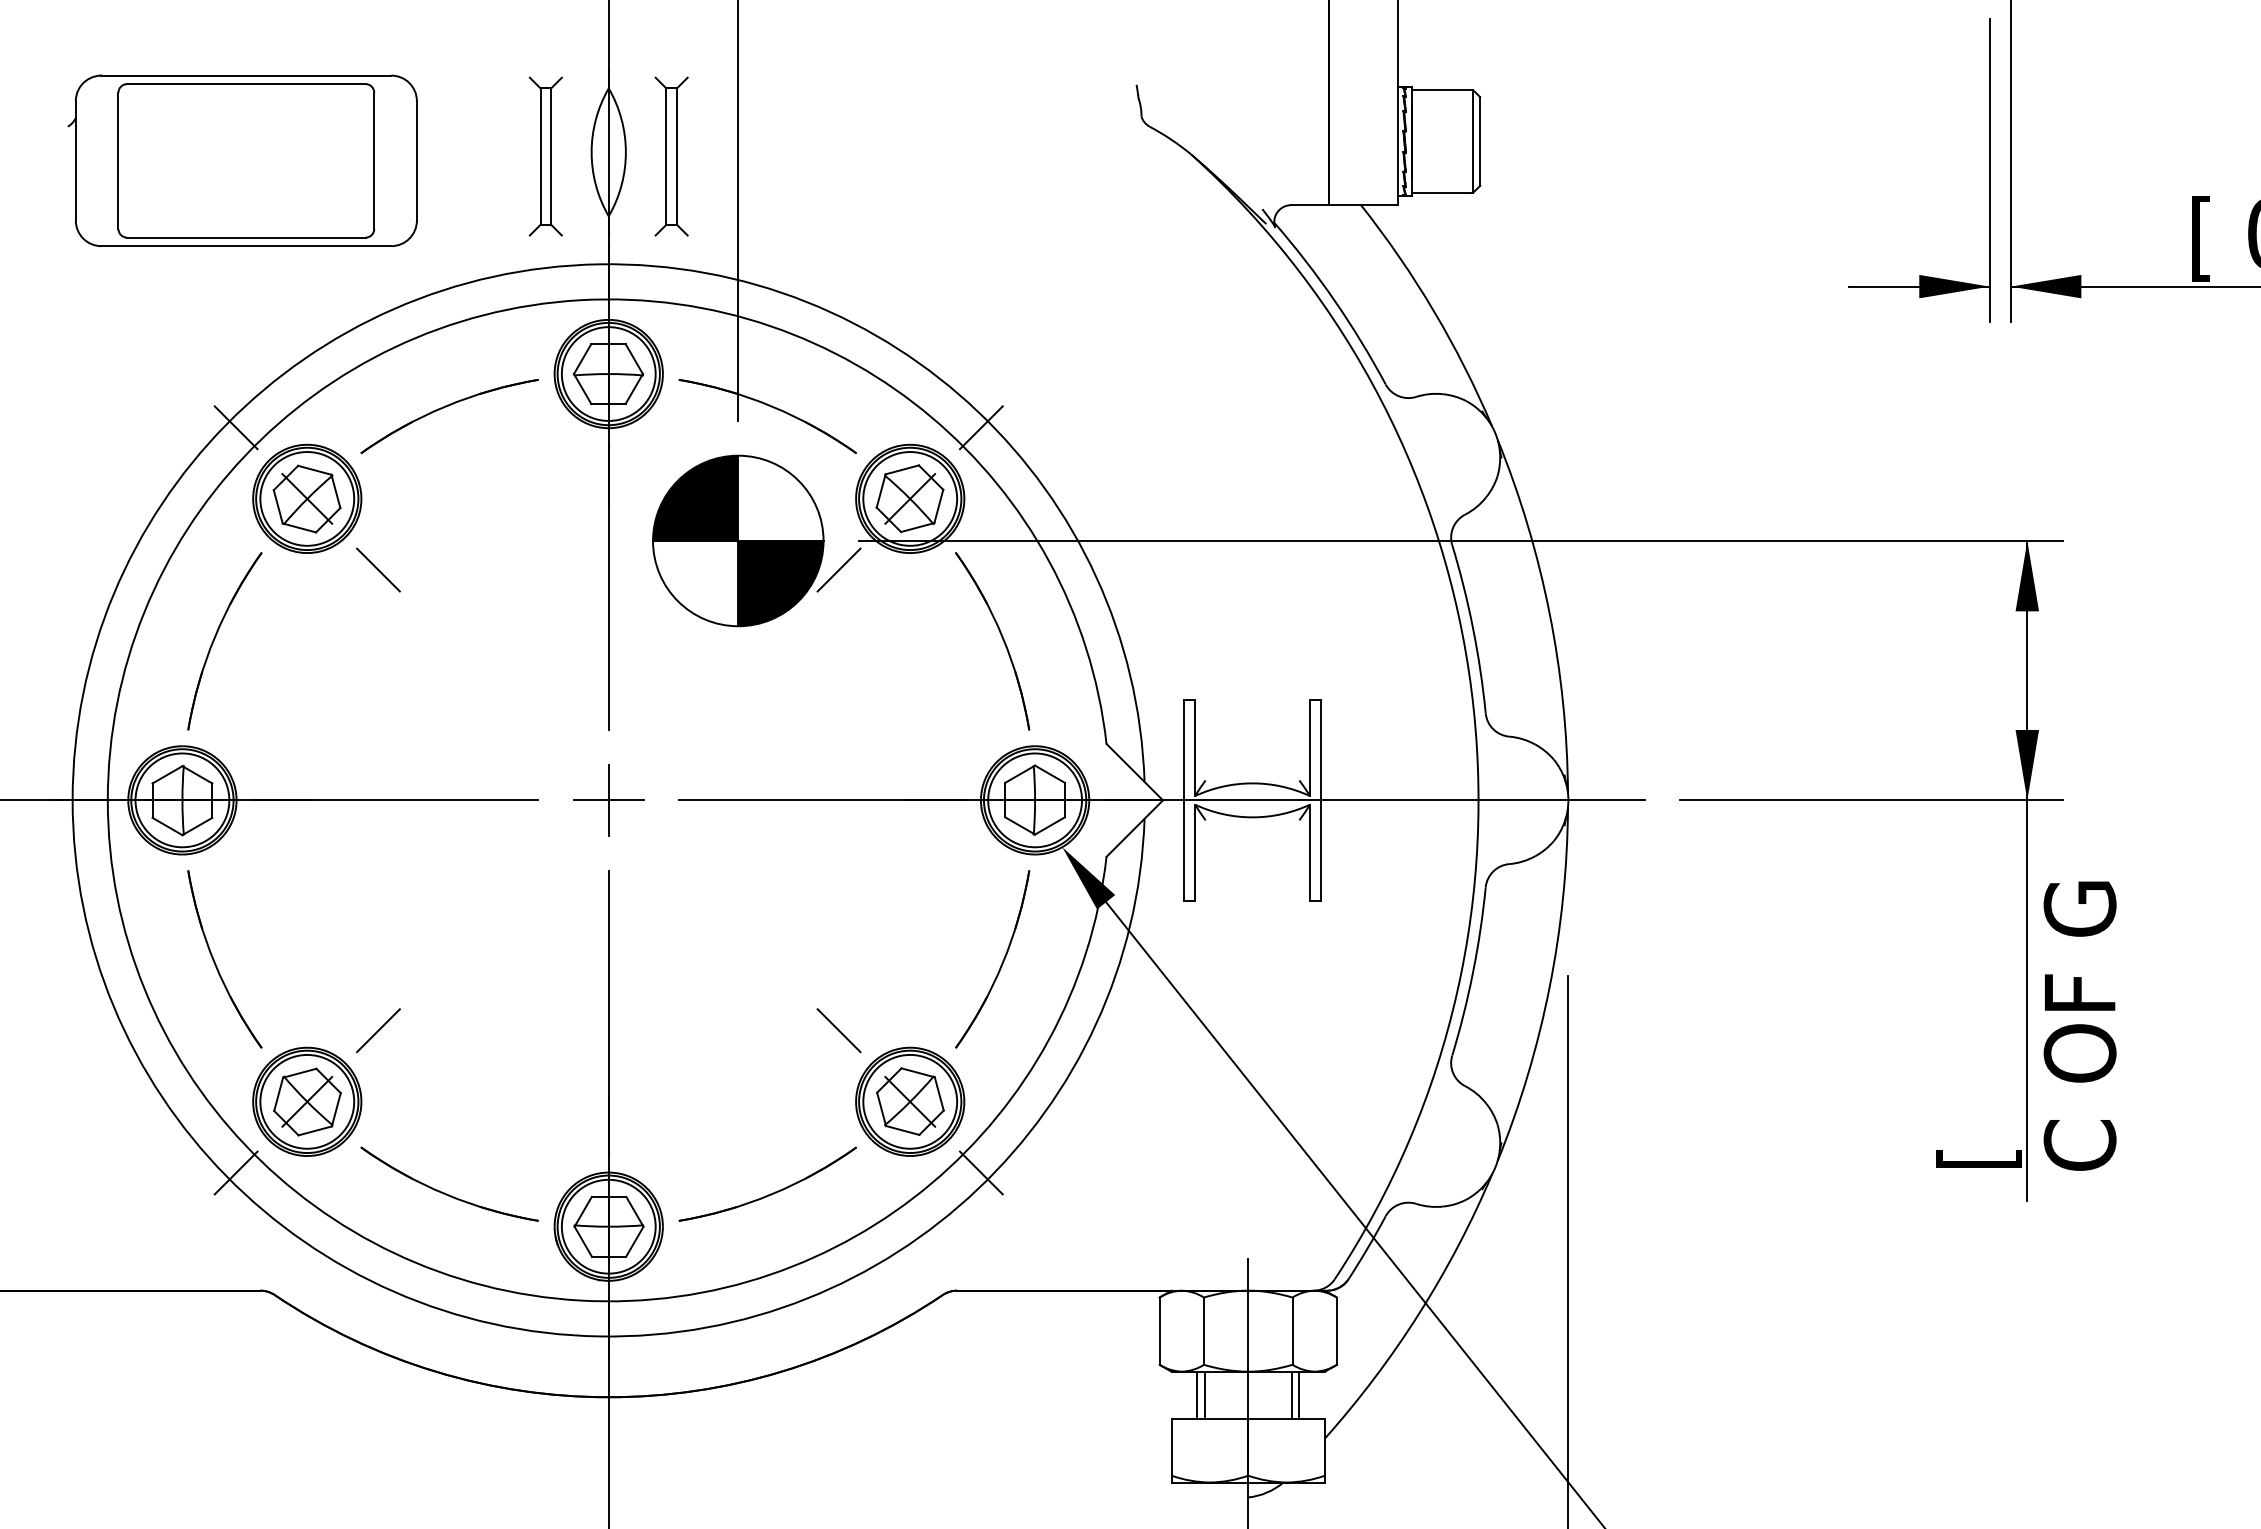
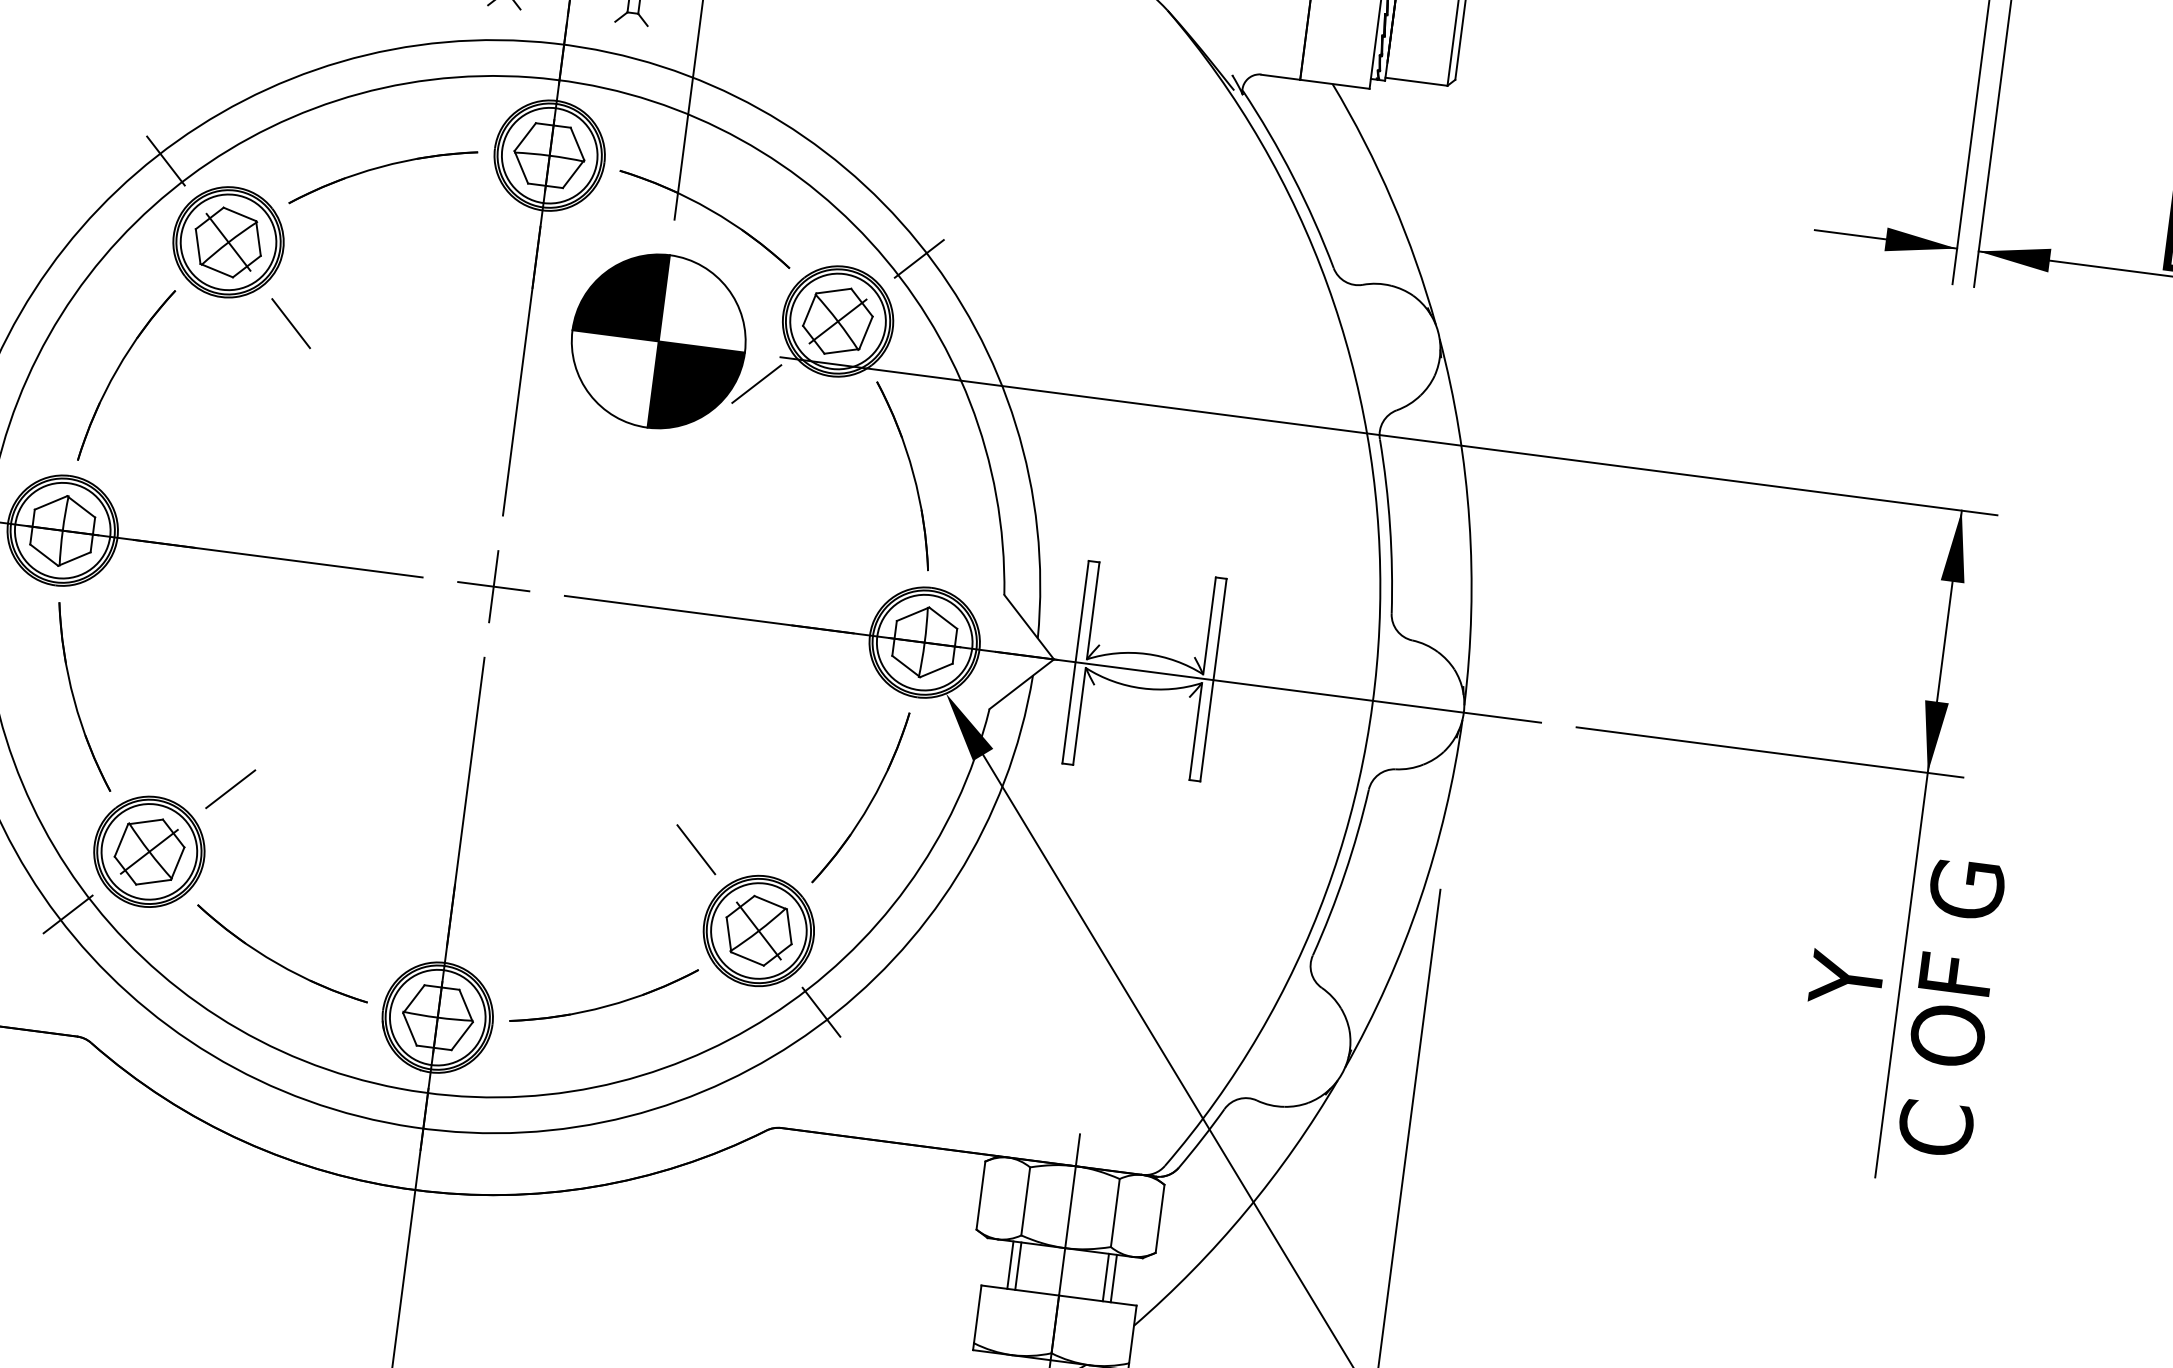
text: (1978, 1076) -> (1842, 1045), [ -> Y

